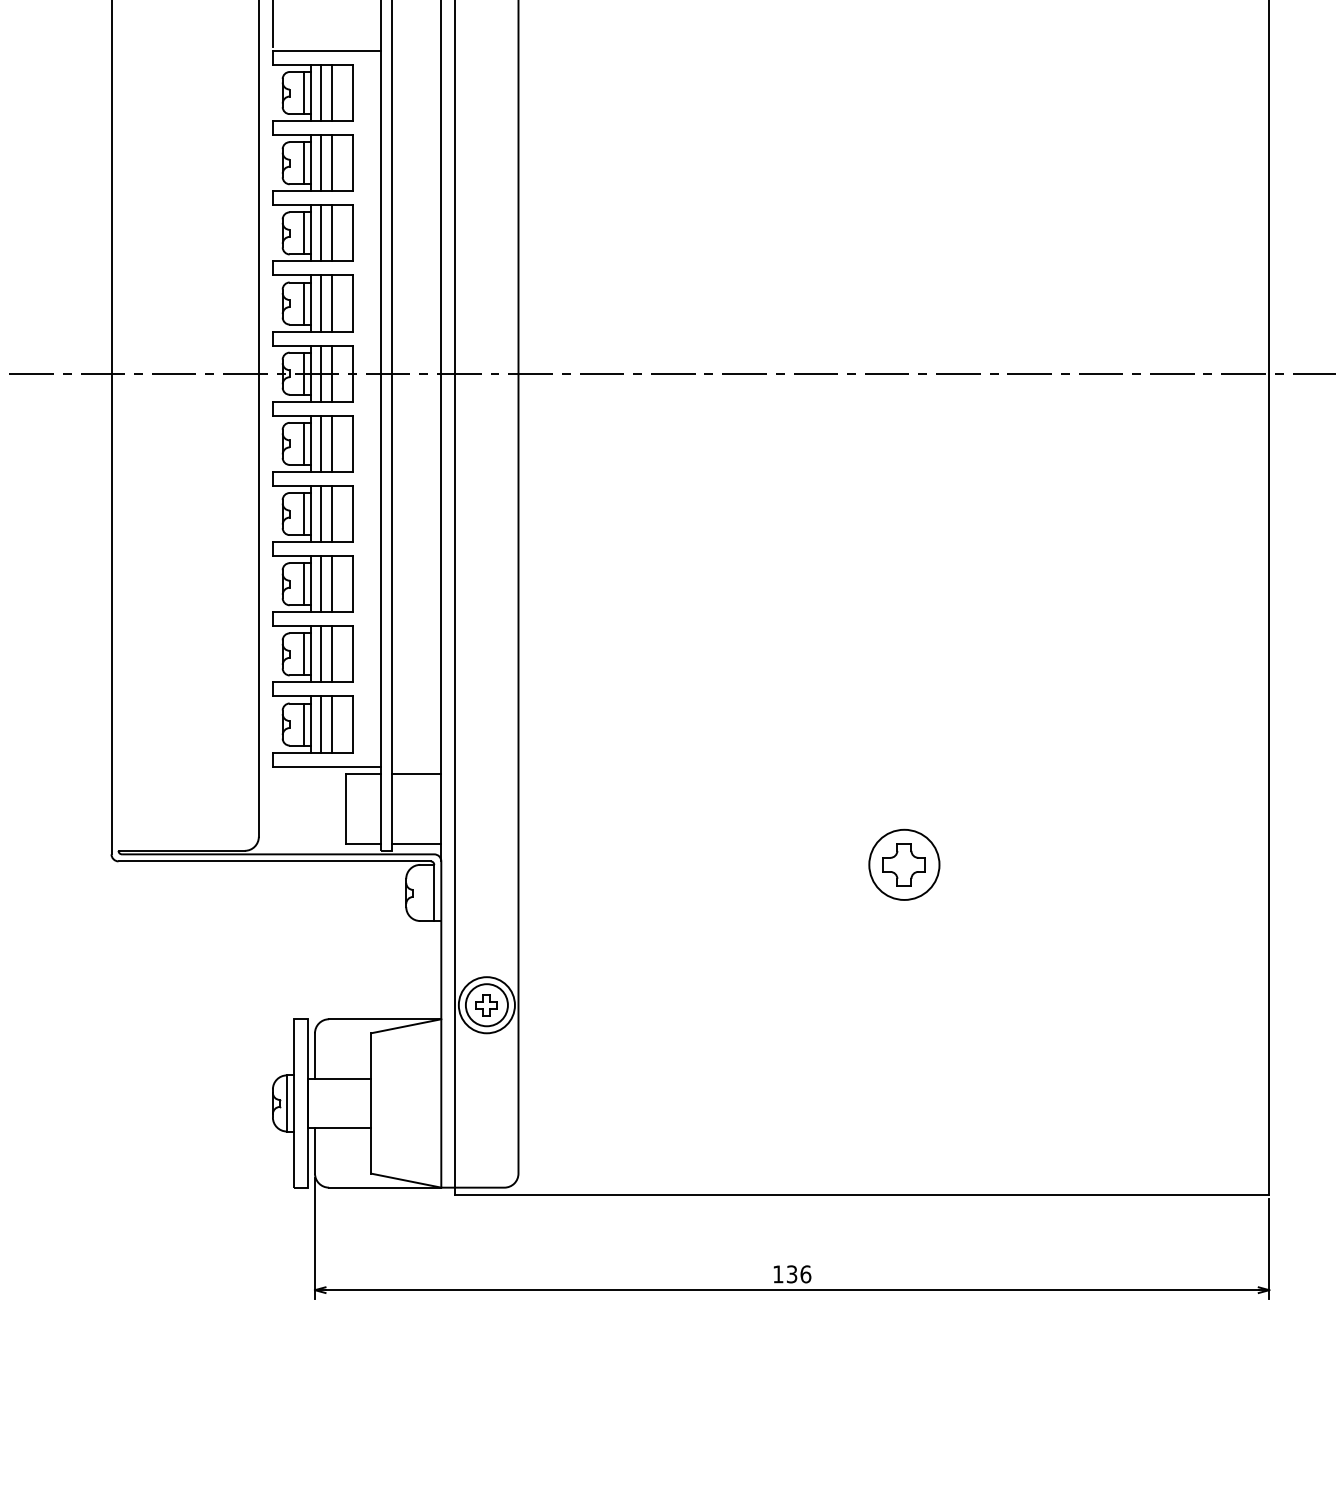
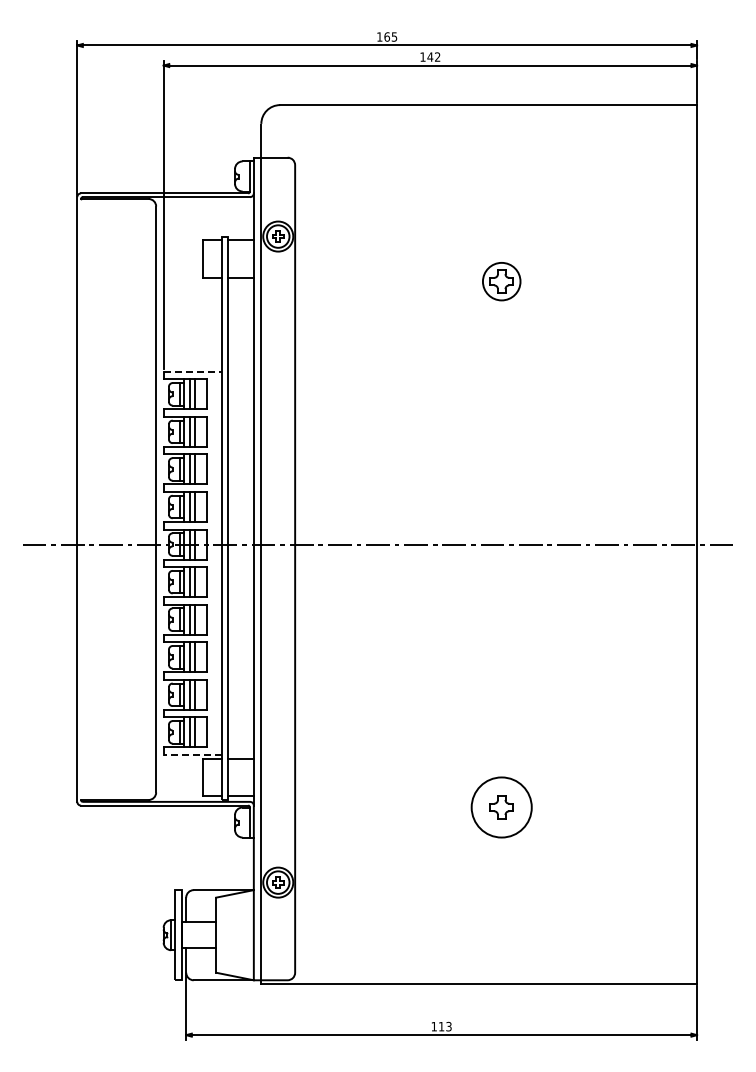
line: (326, 50) -> (192, 371), solid -> dashed
line: (326, 765) -> (192, 754), solid -> dashed
circle: (903, 864) -> (501, 807), size x1.6
text: (797, 1274) -> (444, 1026), 136 -> 113

